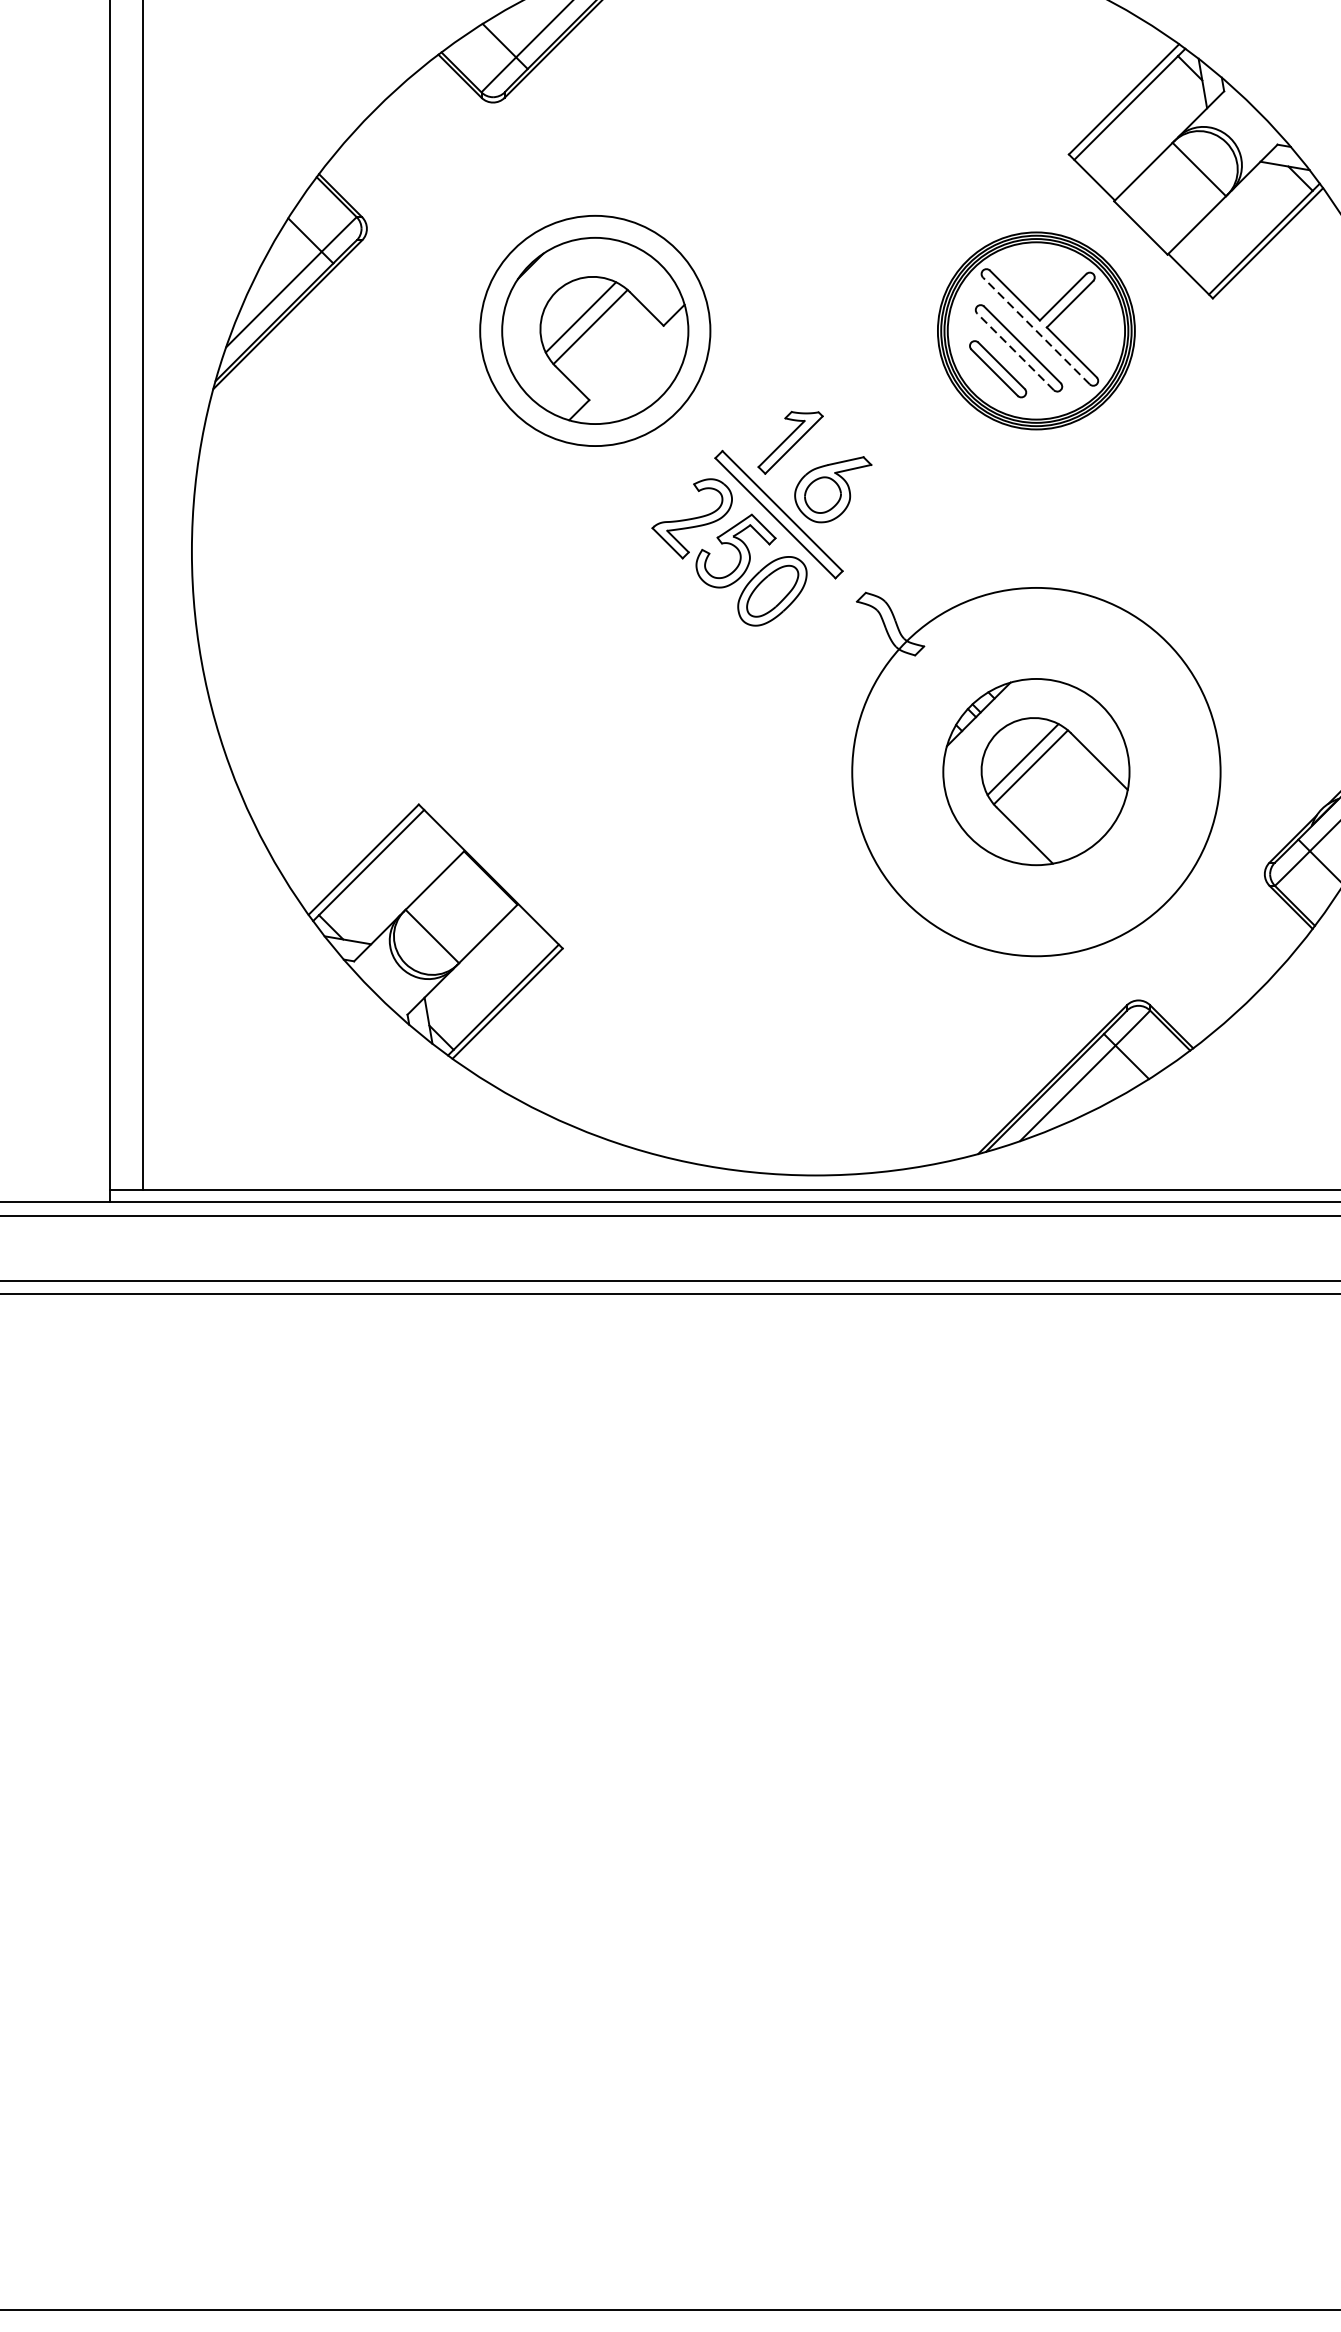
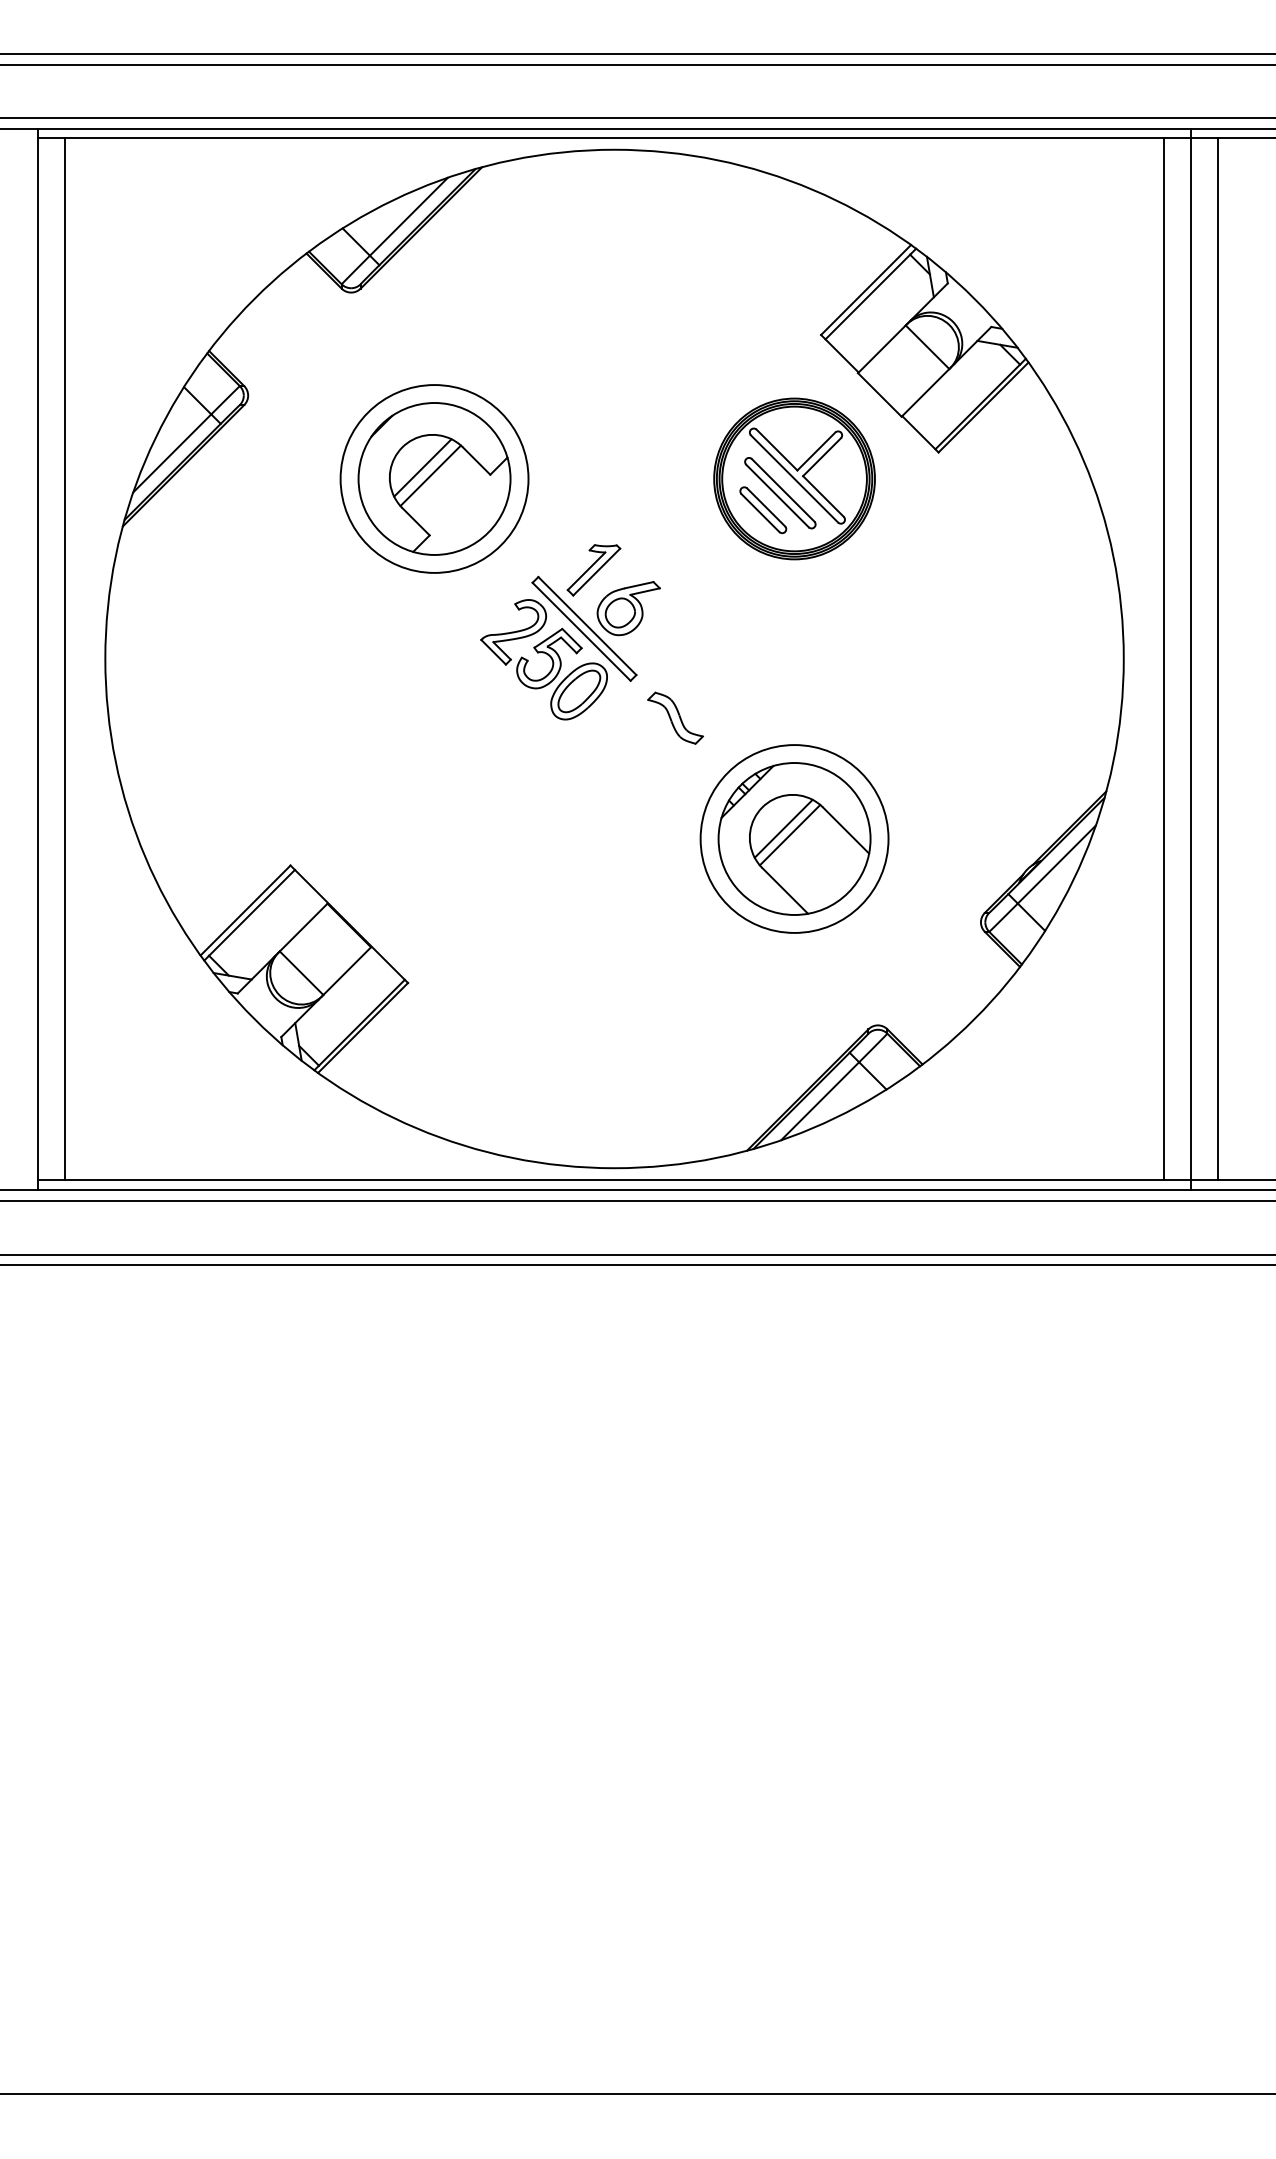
line: (1036, 330) -> (794, 478), dashed -> solid
line: (1015, 351) -> (777, 495), dashed -> solid
circle: (1036, 771) -> (794, 838), size x0.62

